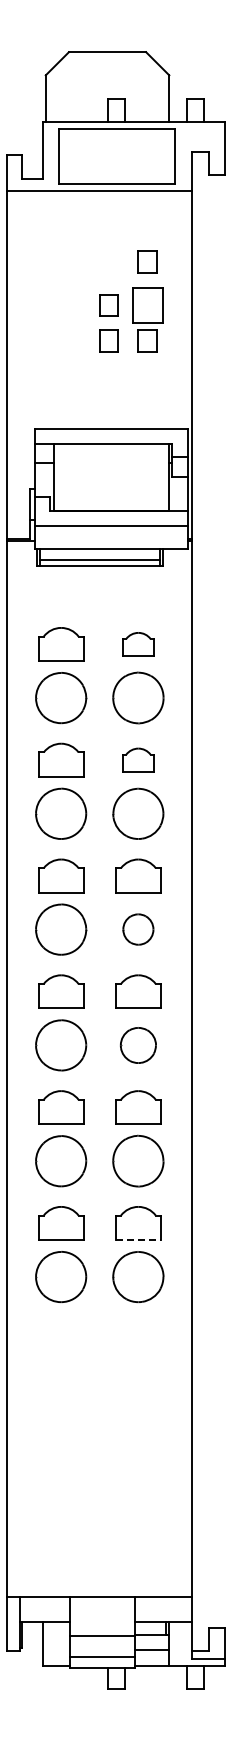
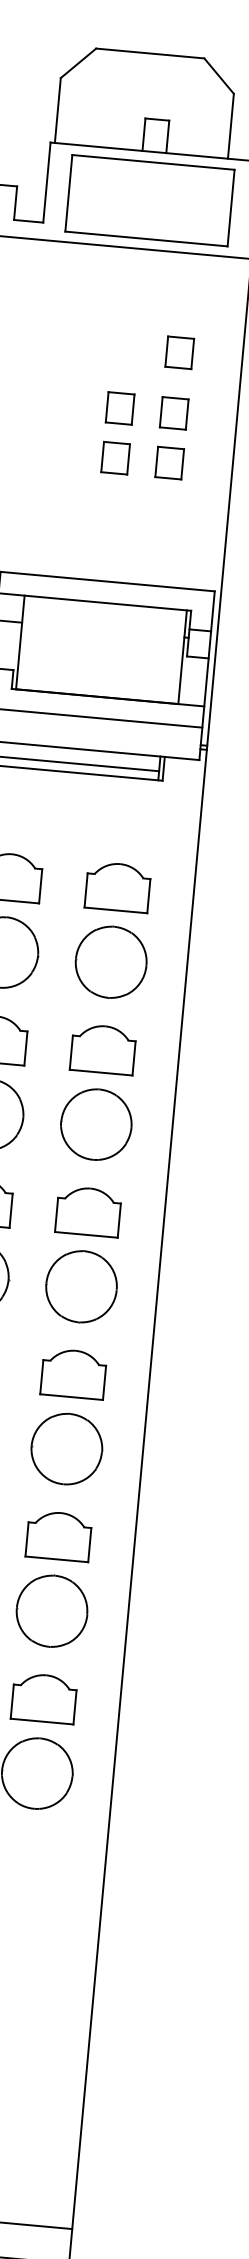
part: (147, 305) -> (173, 413), size x0.62
part: (138, 644) -> (118, 887), size x1.43
part: (138, 759) -> (103, 1048), size x1.43
part: (138, 929) -> (81, 1286), size x1.67
part: (138, 1045) -> (67, 1449), size x1.43
line: (138, 1239) -> (42, 1720), dashed -> solid

